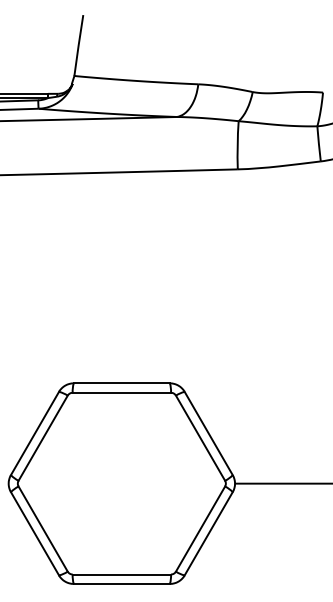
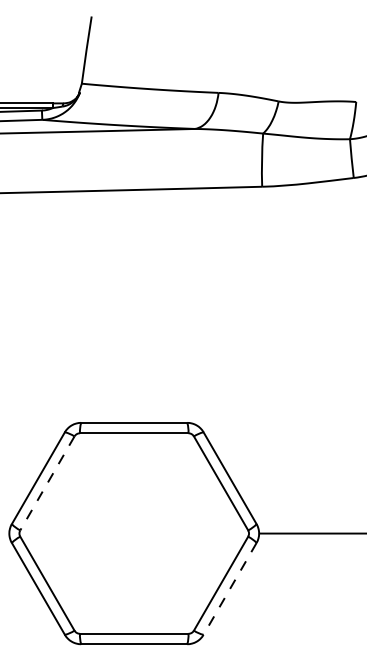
line: (42, 438) -> (46, 483), solid -> dashed
line: (208, 534) -> (229, 589), solid -> dashed

